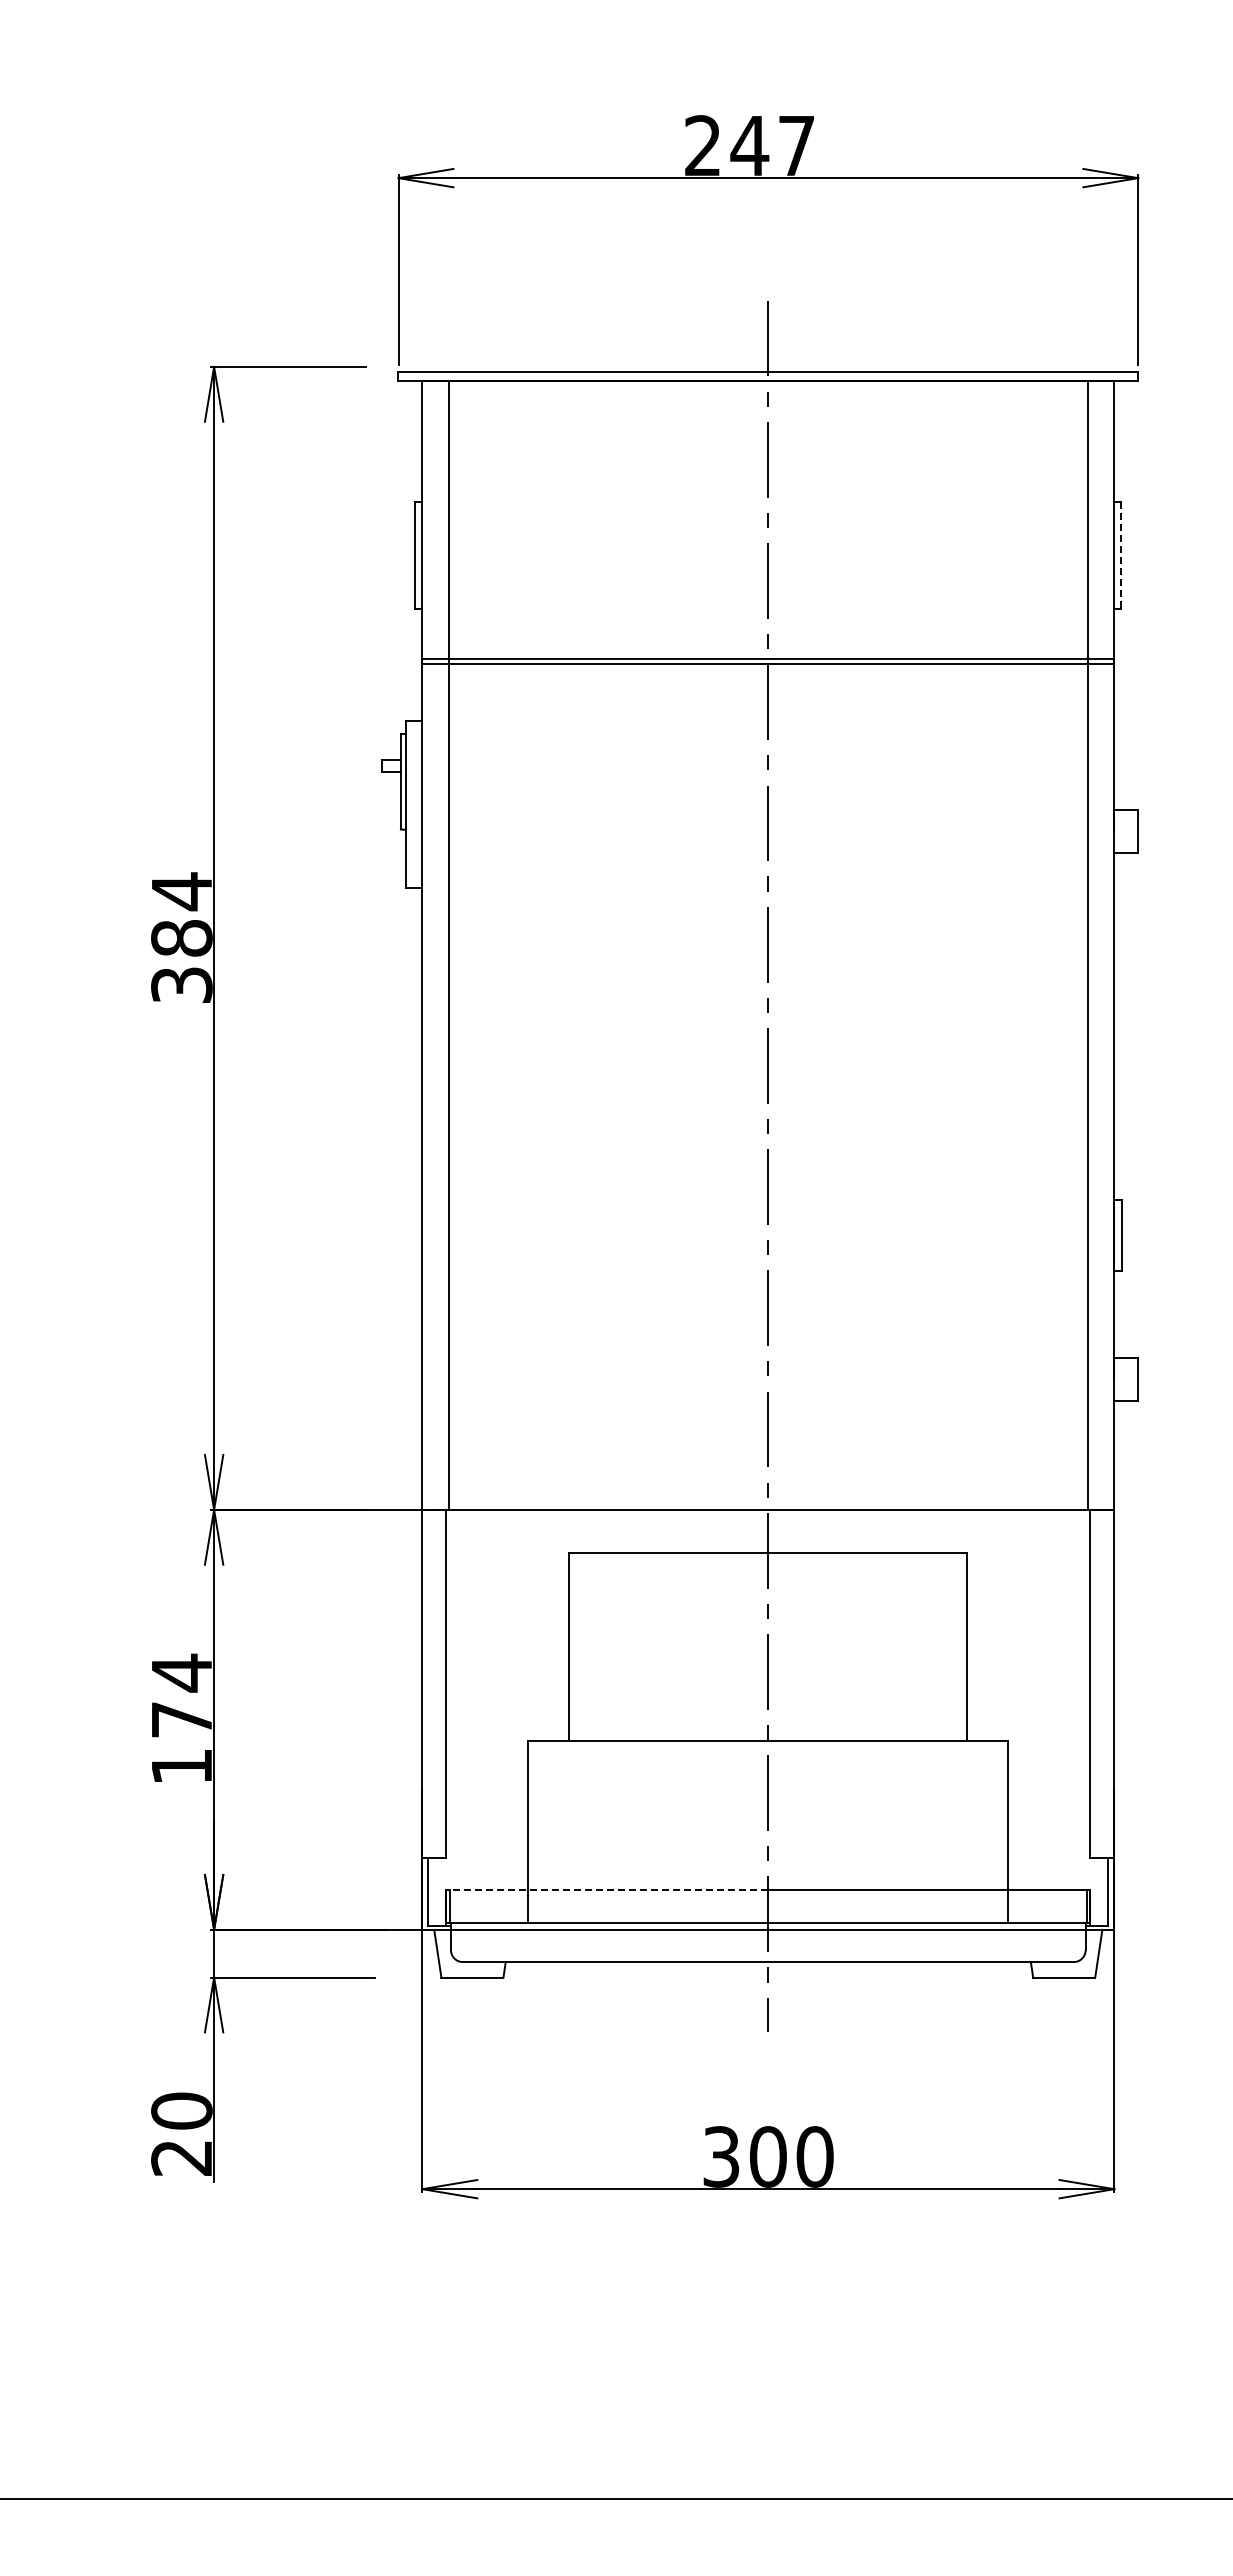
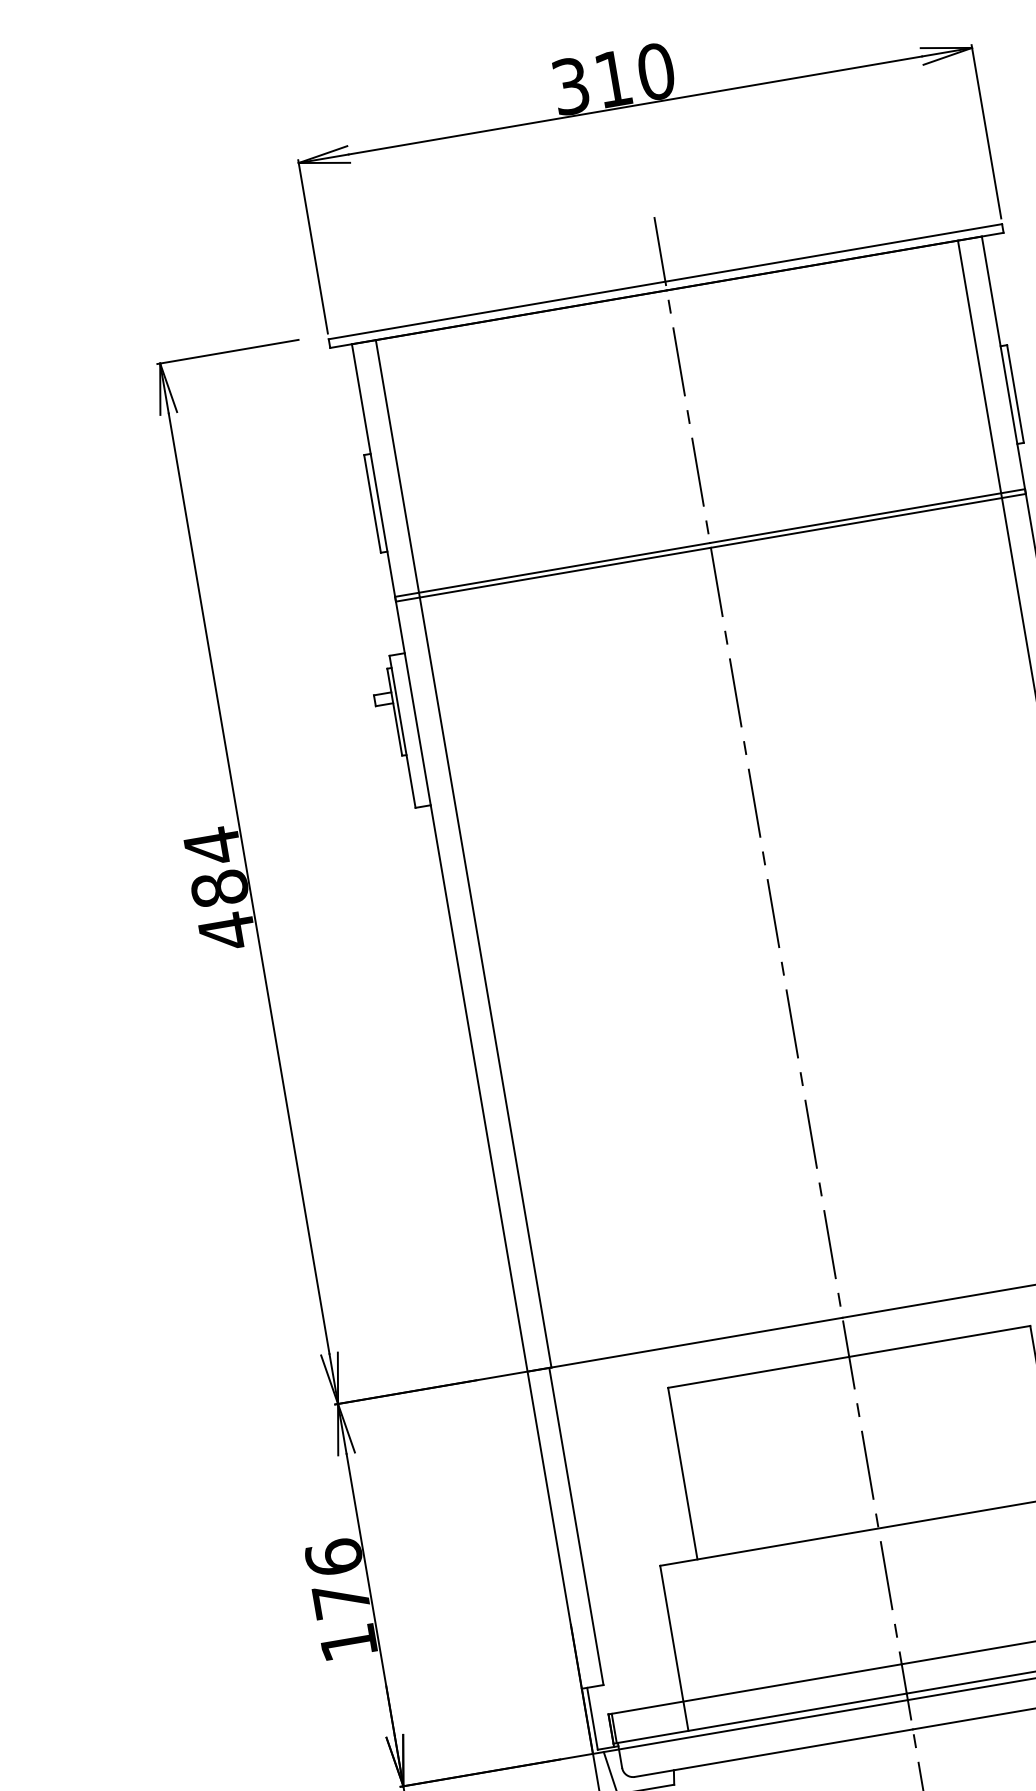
text: (750, 145) -> (614, 78), 247 -> 310
line: (1121, 555) -> (1015, 394), dashed -> solid
text: (181, 984) -> (226, 930), 384 -> 484
text: (181, 1672) -> (333, 1557), 174 -> 176
line: (606, 1890) -> (754, 1689), dashed -> solid

